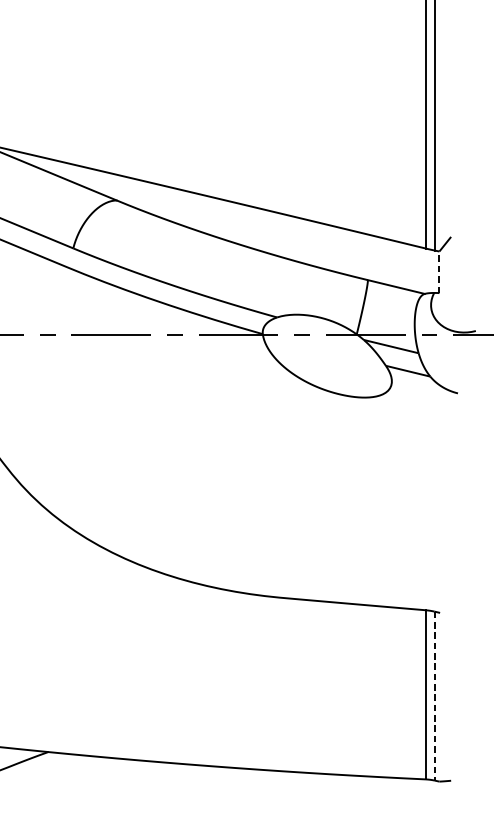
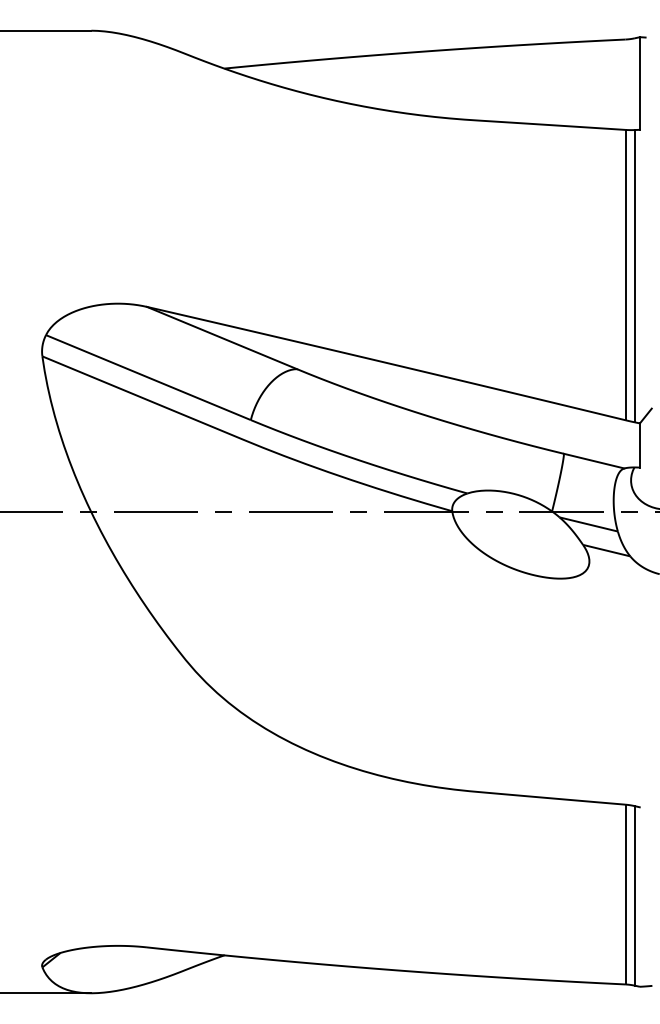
line: (439, 272) -> (639, 445), dashed -> solid
line: (434, 695) -> (634, 895), dashed -> solid

